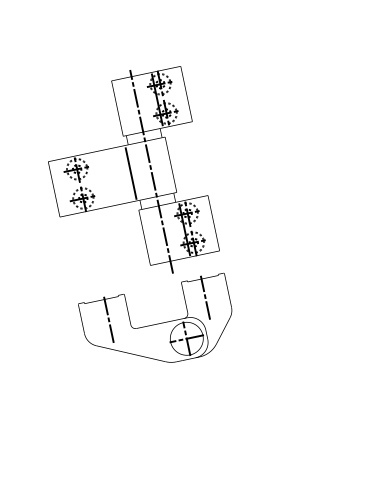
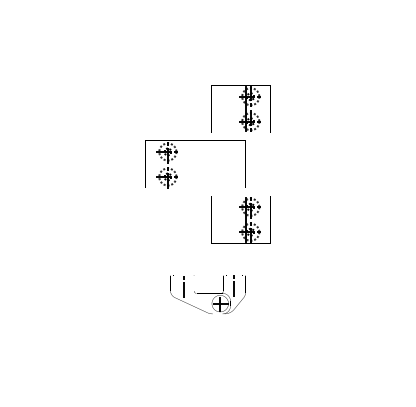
line: (151, 171) -> (228, 166), removed
line: (131, 173) -> (211, 164), removed
part: (158, 326) -> (207, 294), size x0.6

